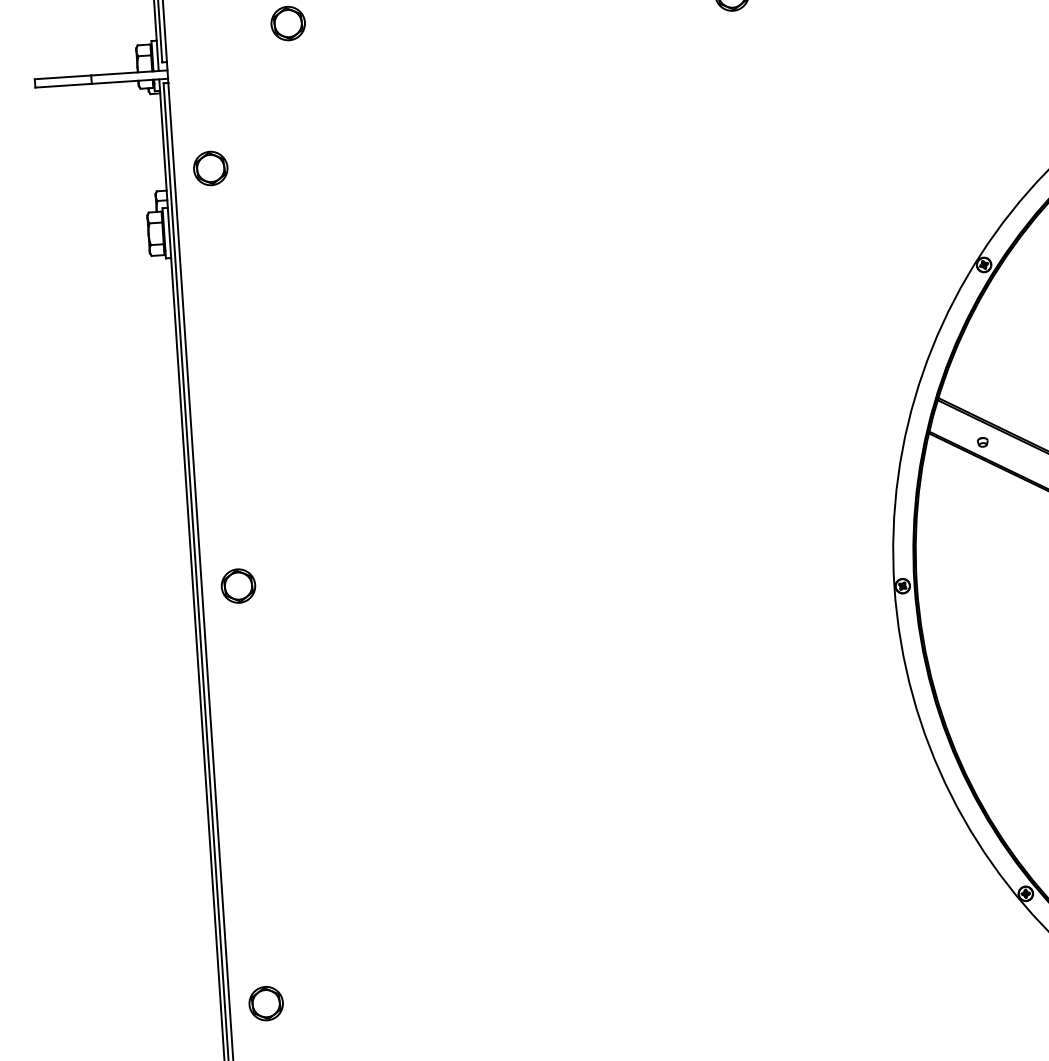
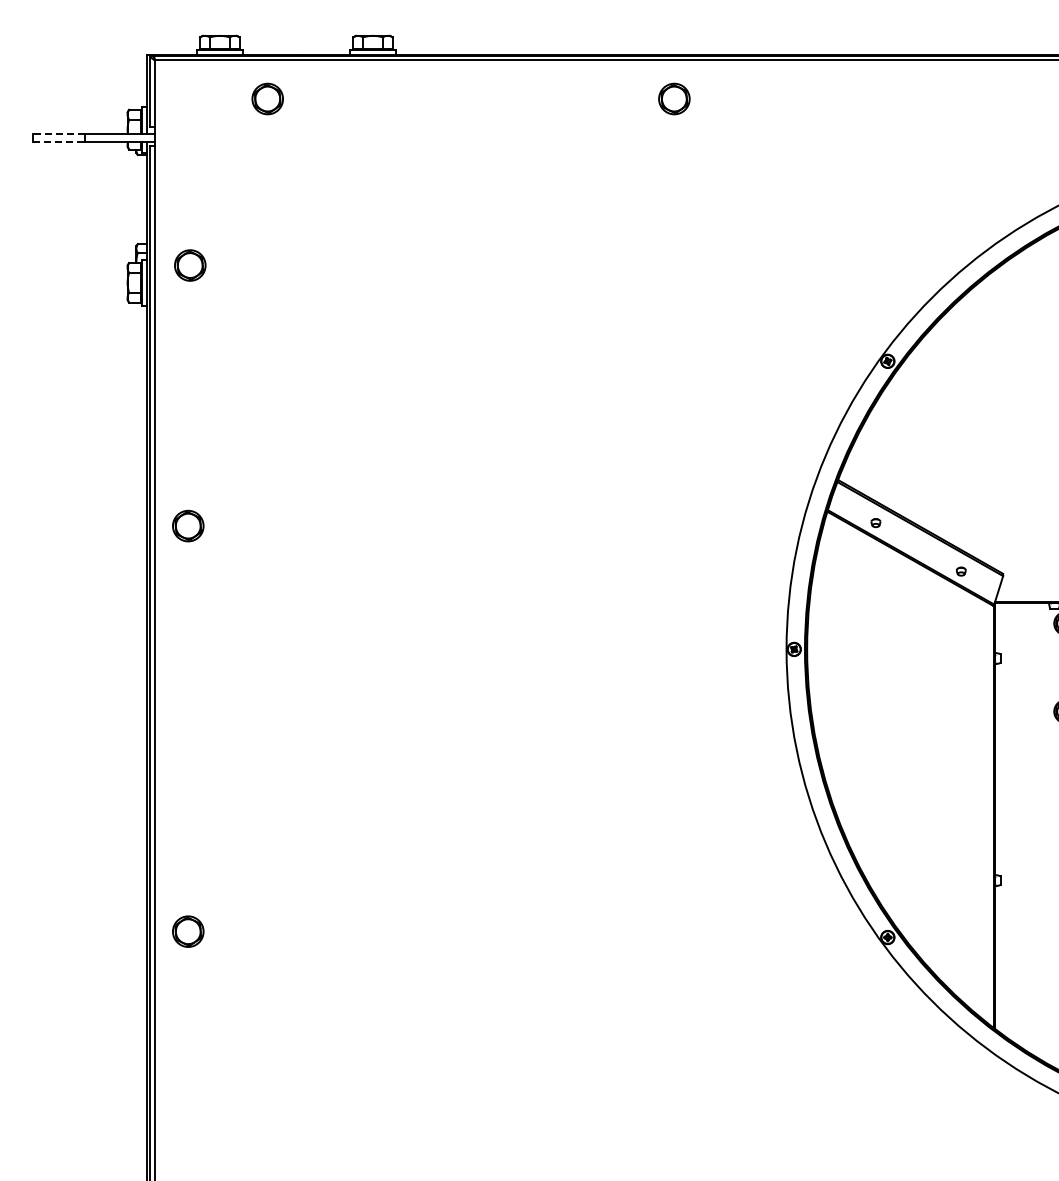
line: (63, 77) -> (59, 134), solid -> dashed
line: (64, 86) -> (59, 142), solid -> dashed
part: (210, 168) -> (190, 265), moved
part: (238, 585) -> (188, 525), moved
part: (266, 1003) -> (188, 931), moved

